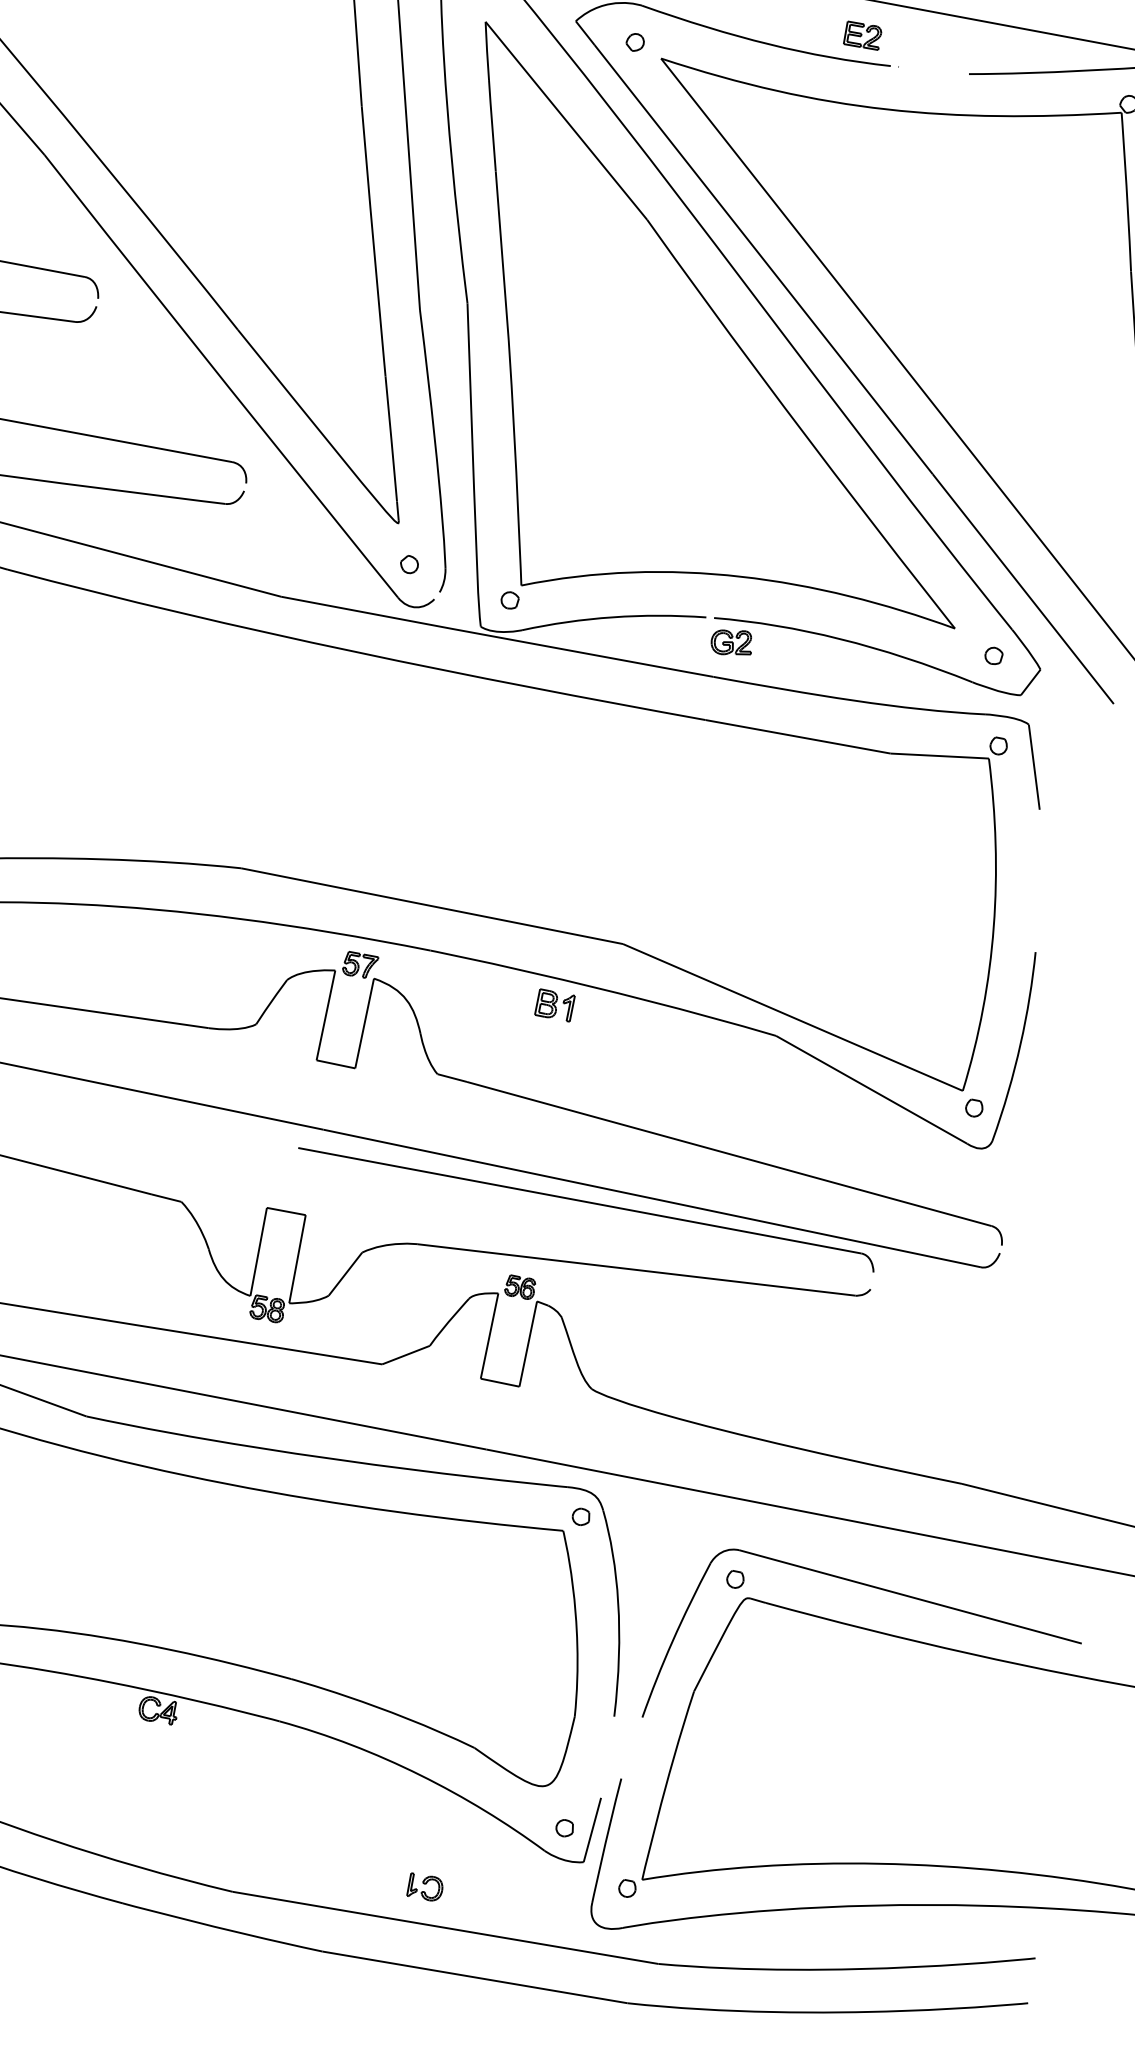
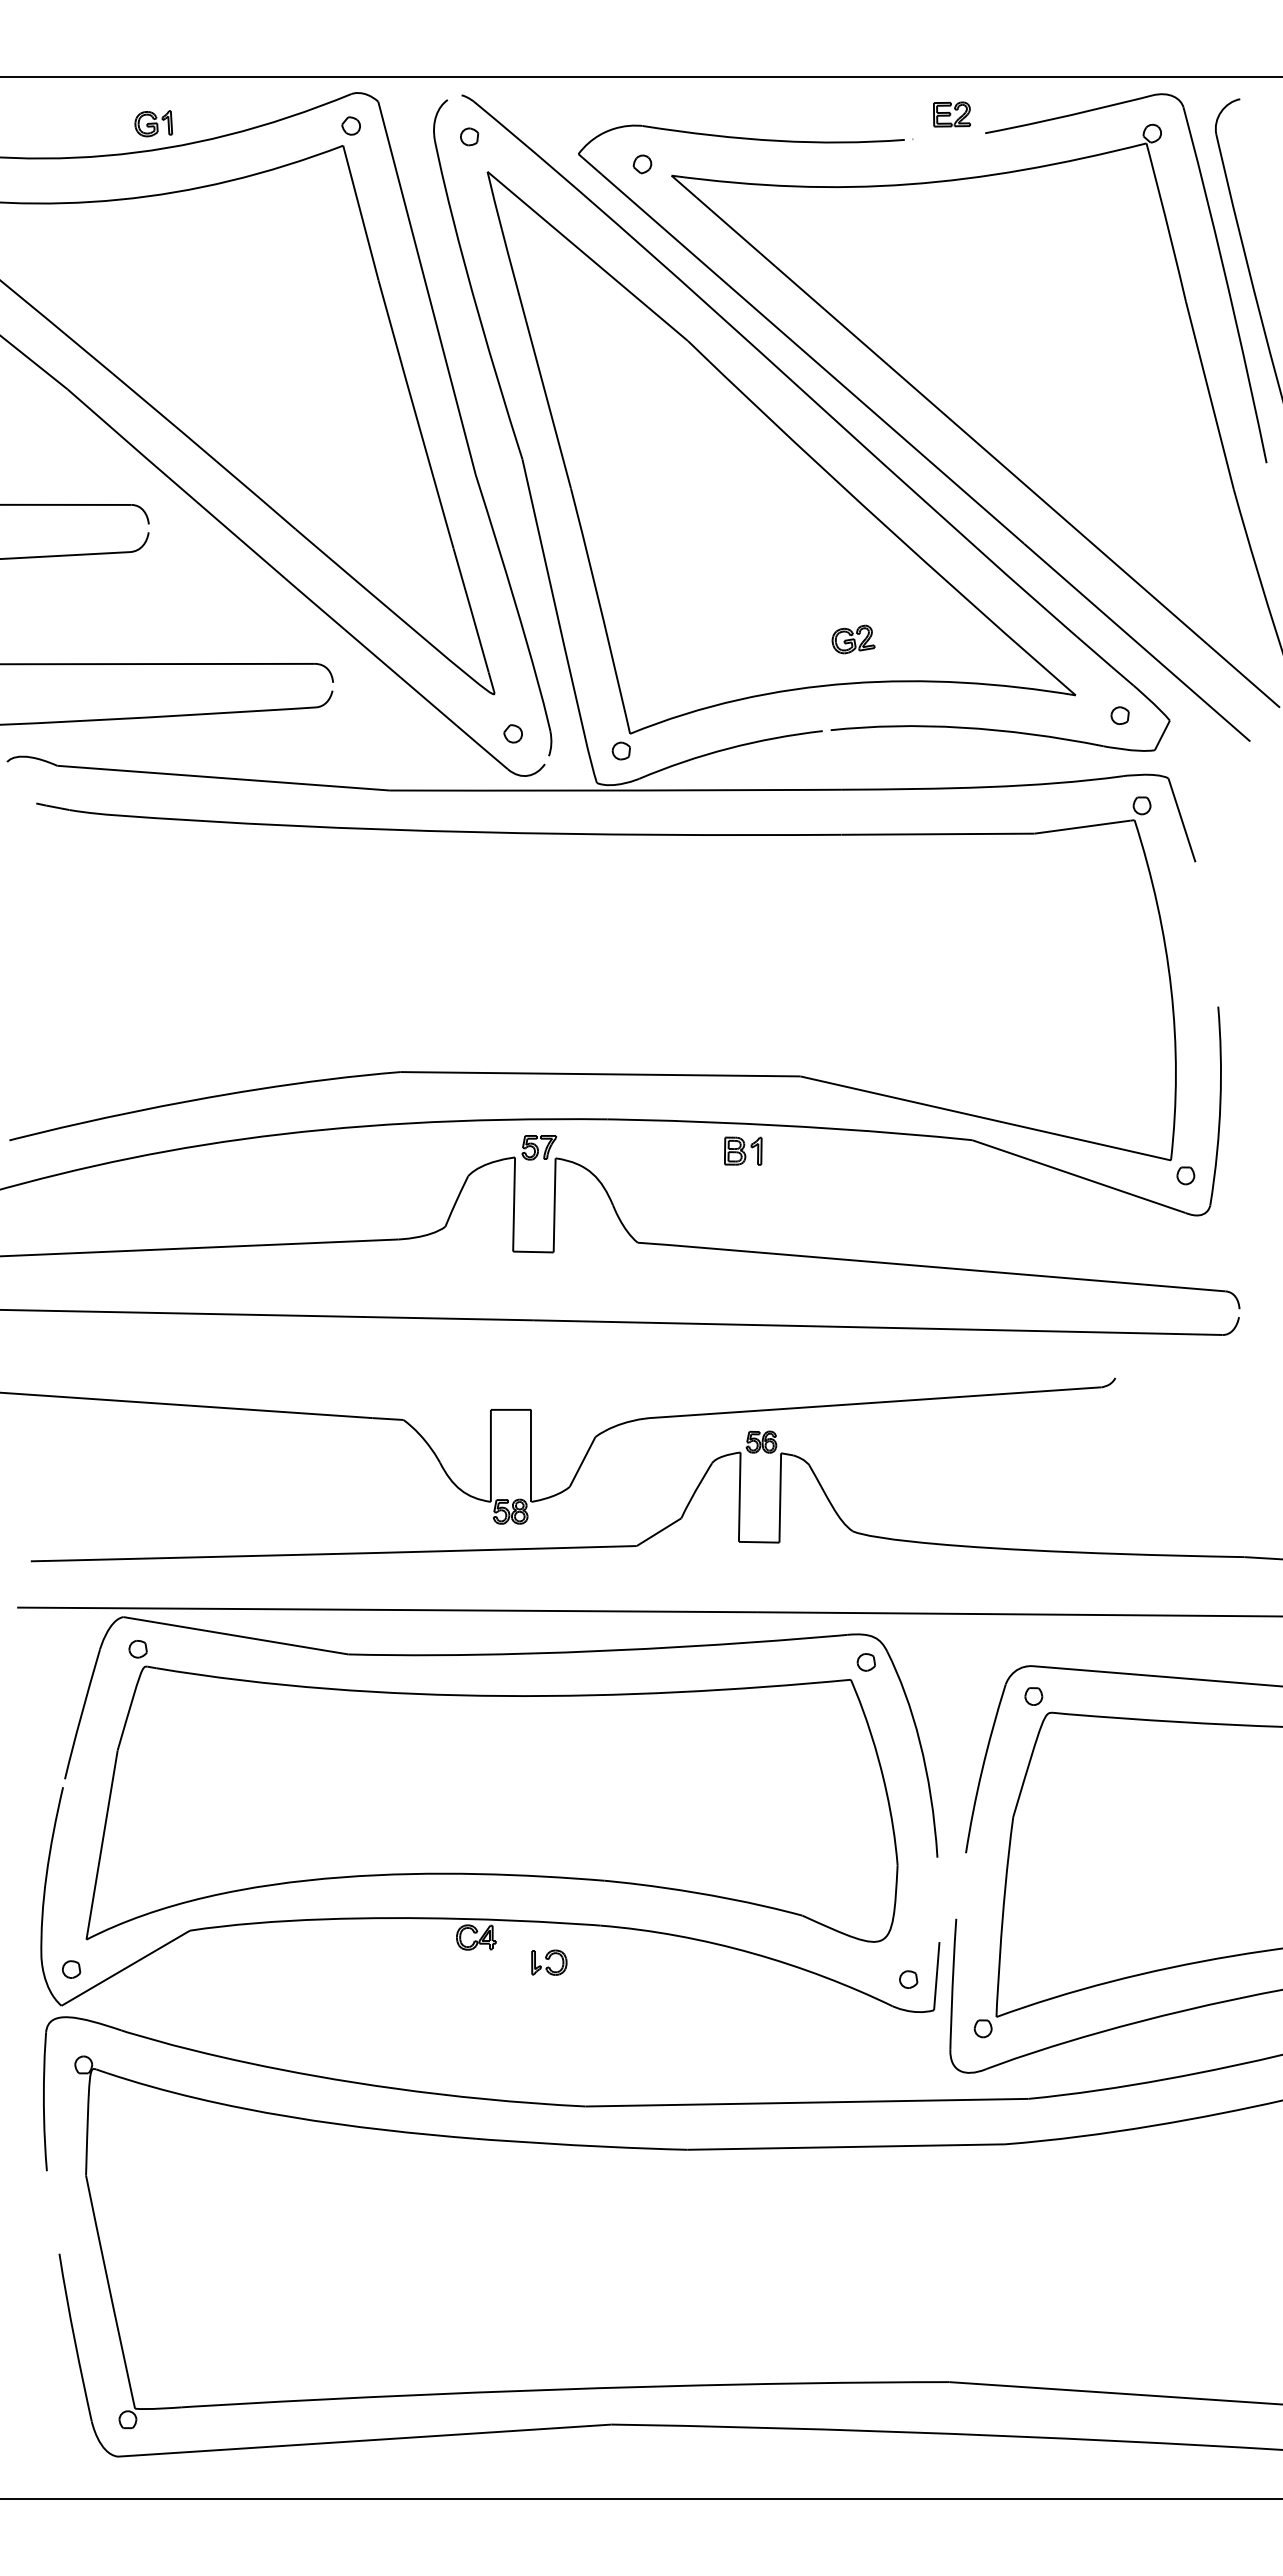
part: (862, 35) -> (951, 114), moved
part: (732, 642) -> (853, 639), moved
part: (587, 1203) -> (813, 1344), removed
part: (425, 1887) -> (549, 1962), moved

